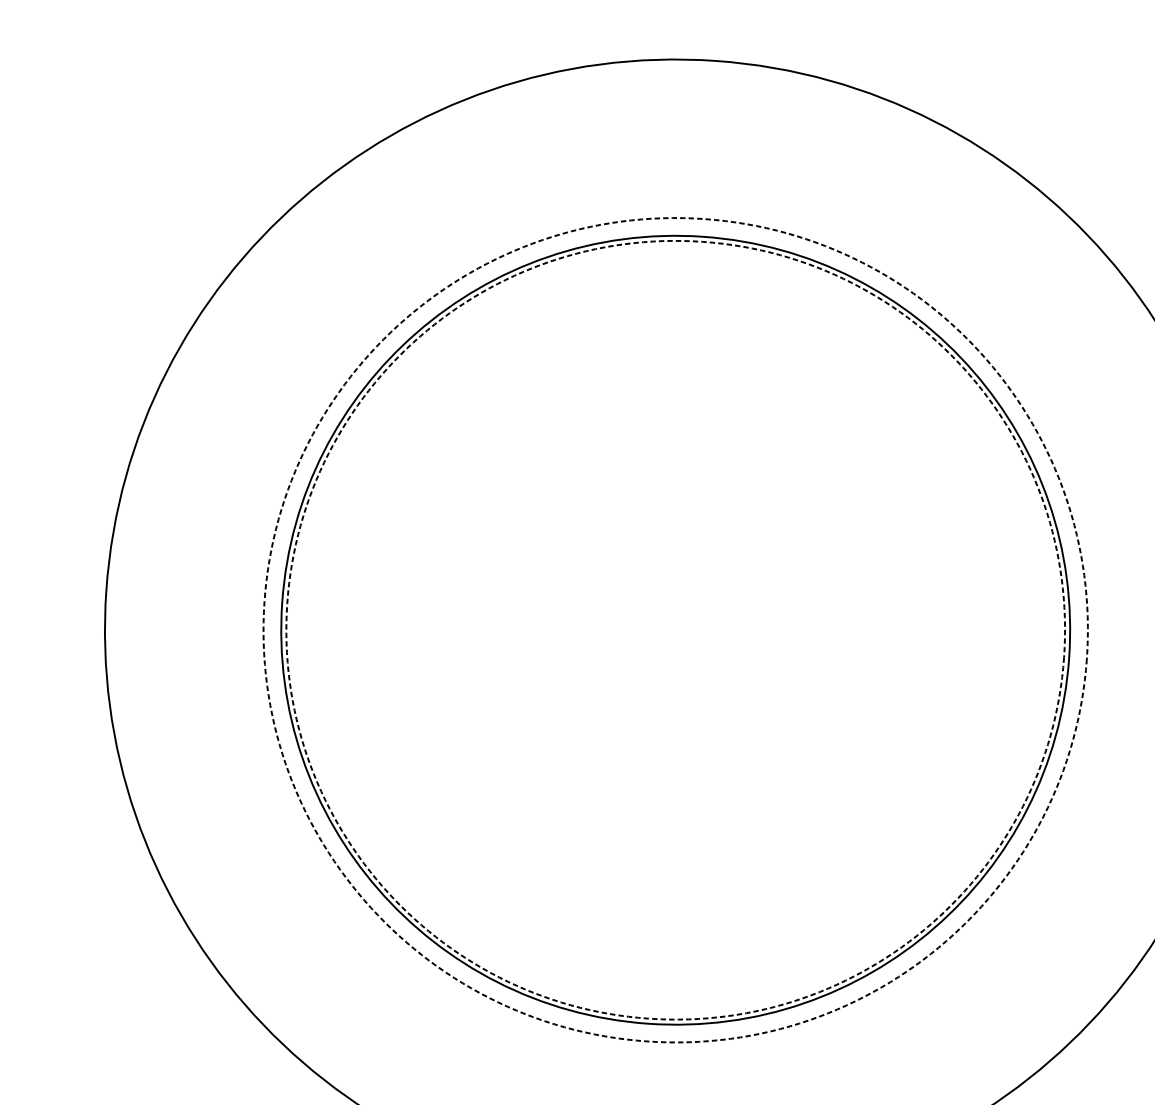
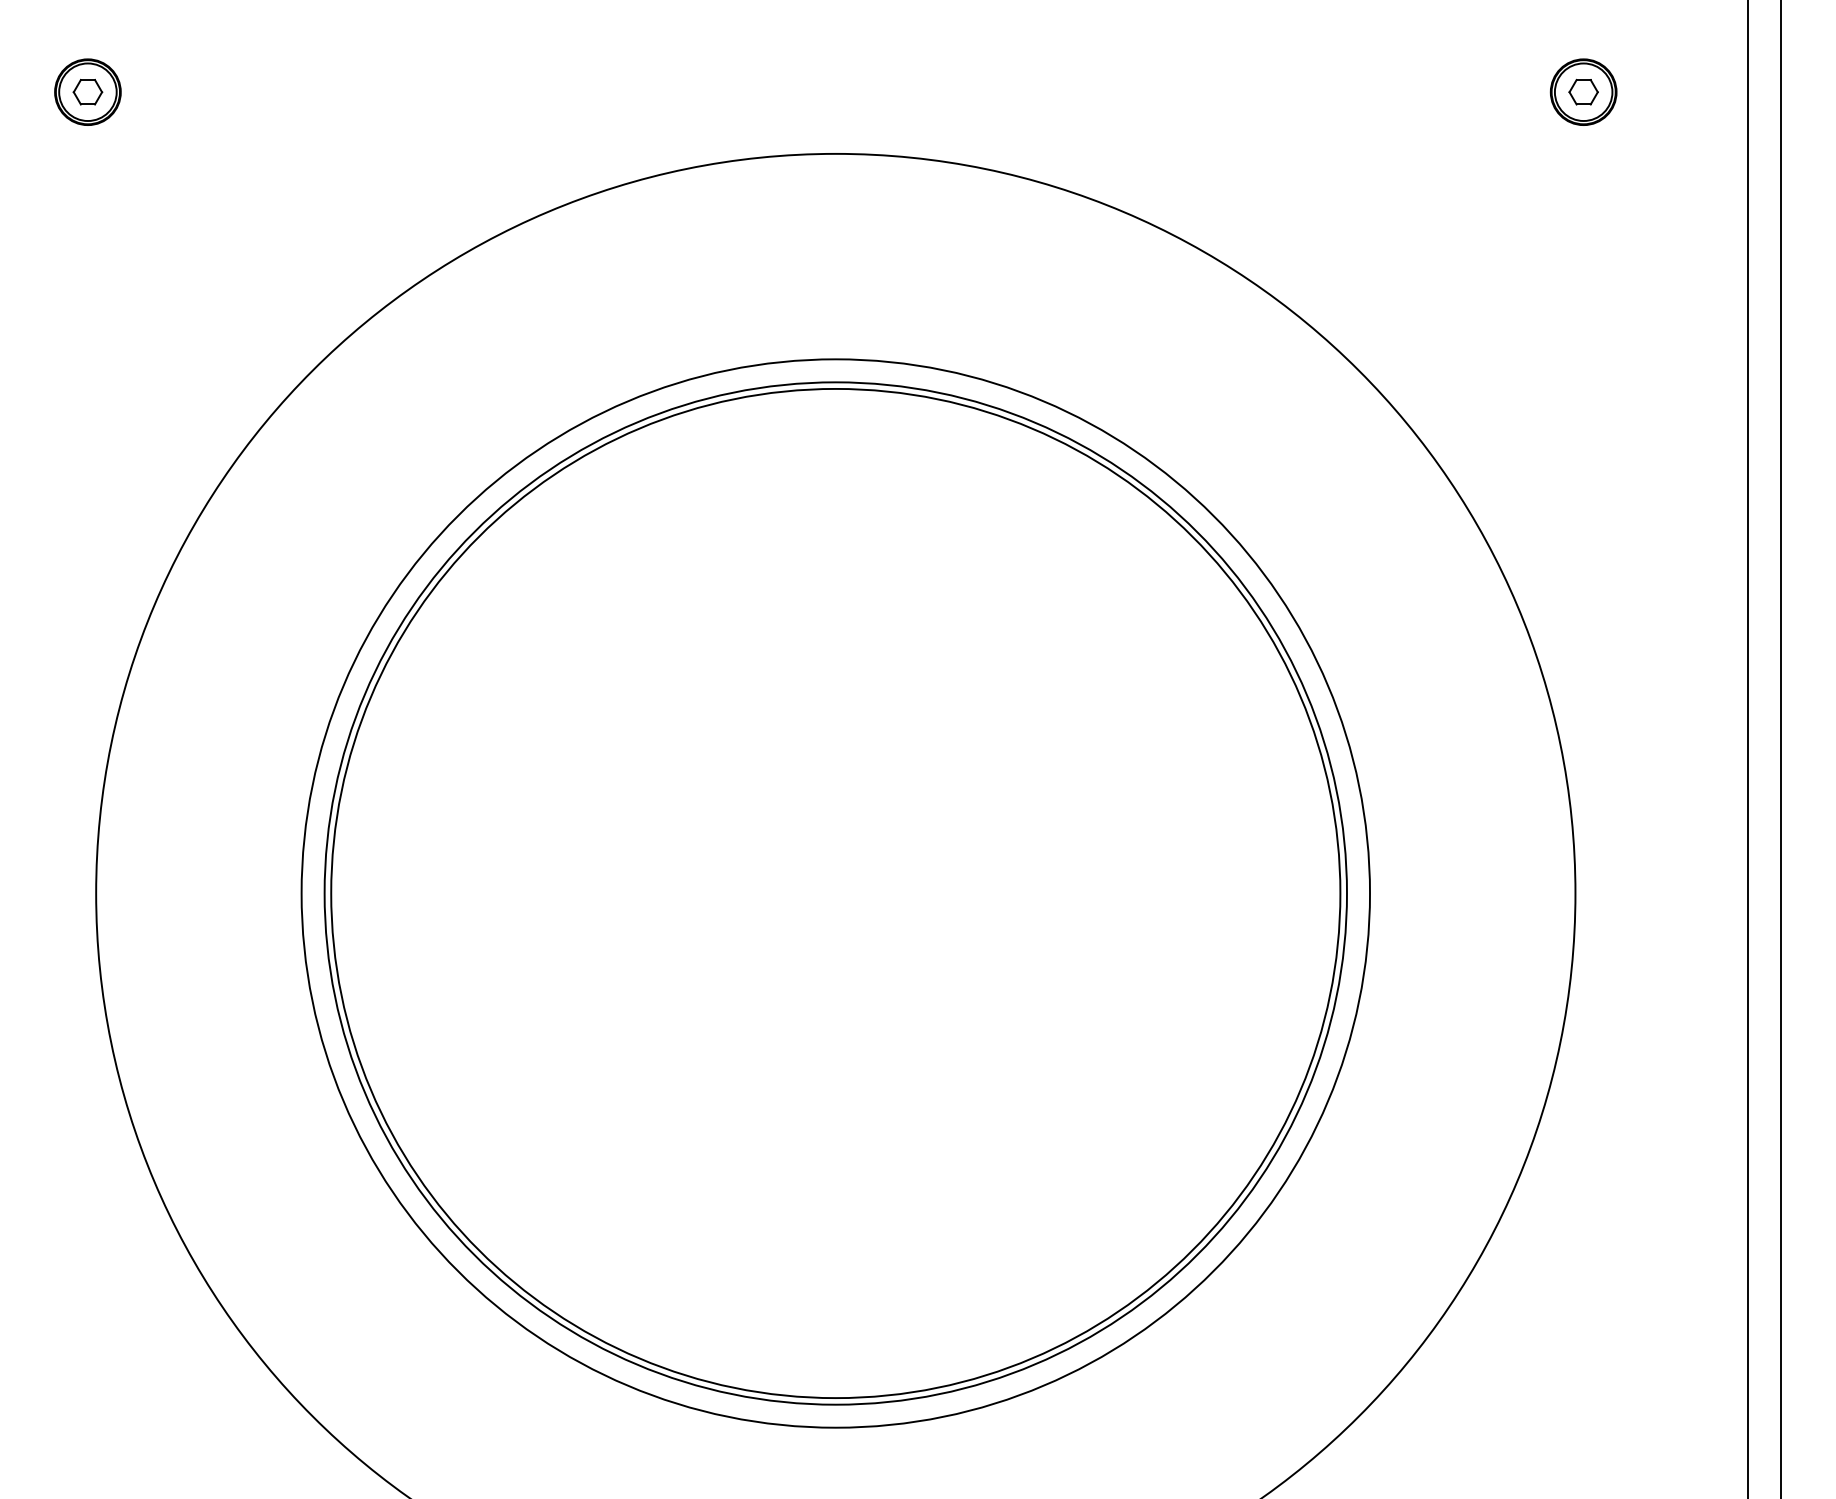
circle: (675, 630) -> (835, 893), dashed -> solid
circle: (675, 630) -> (835, 893), dashed -> solid

